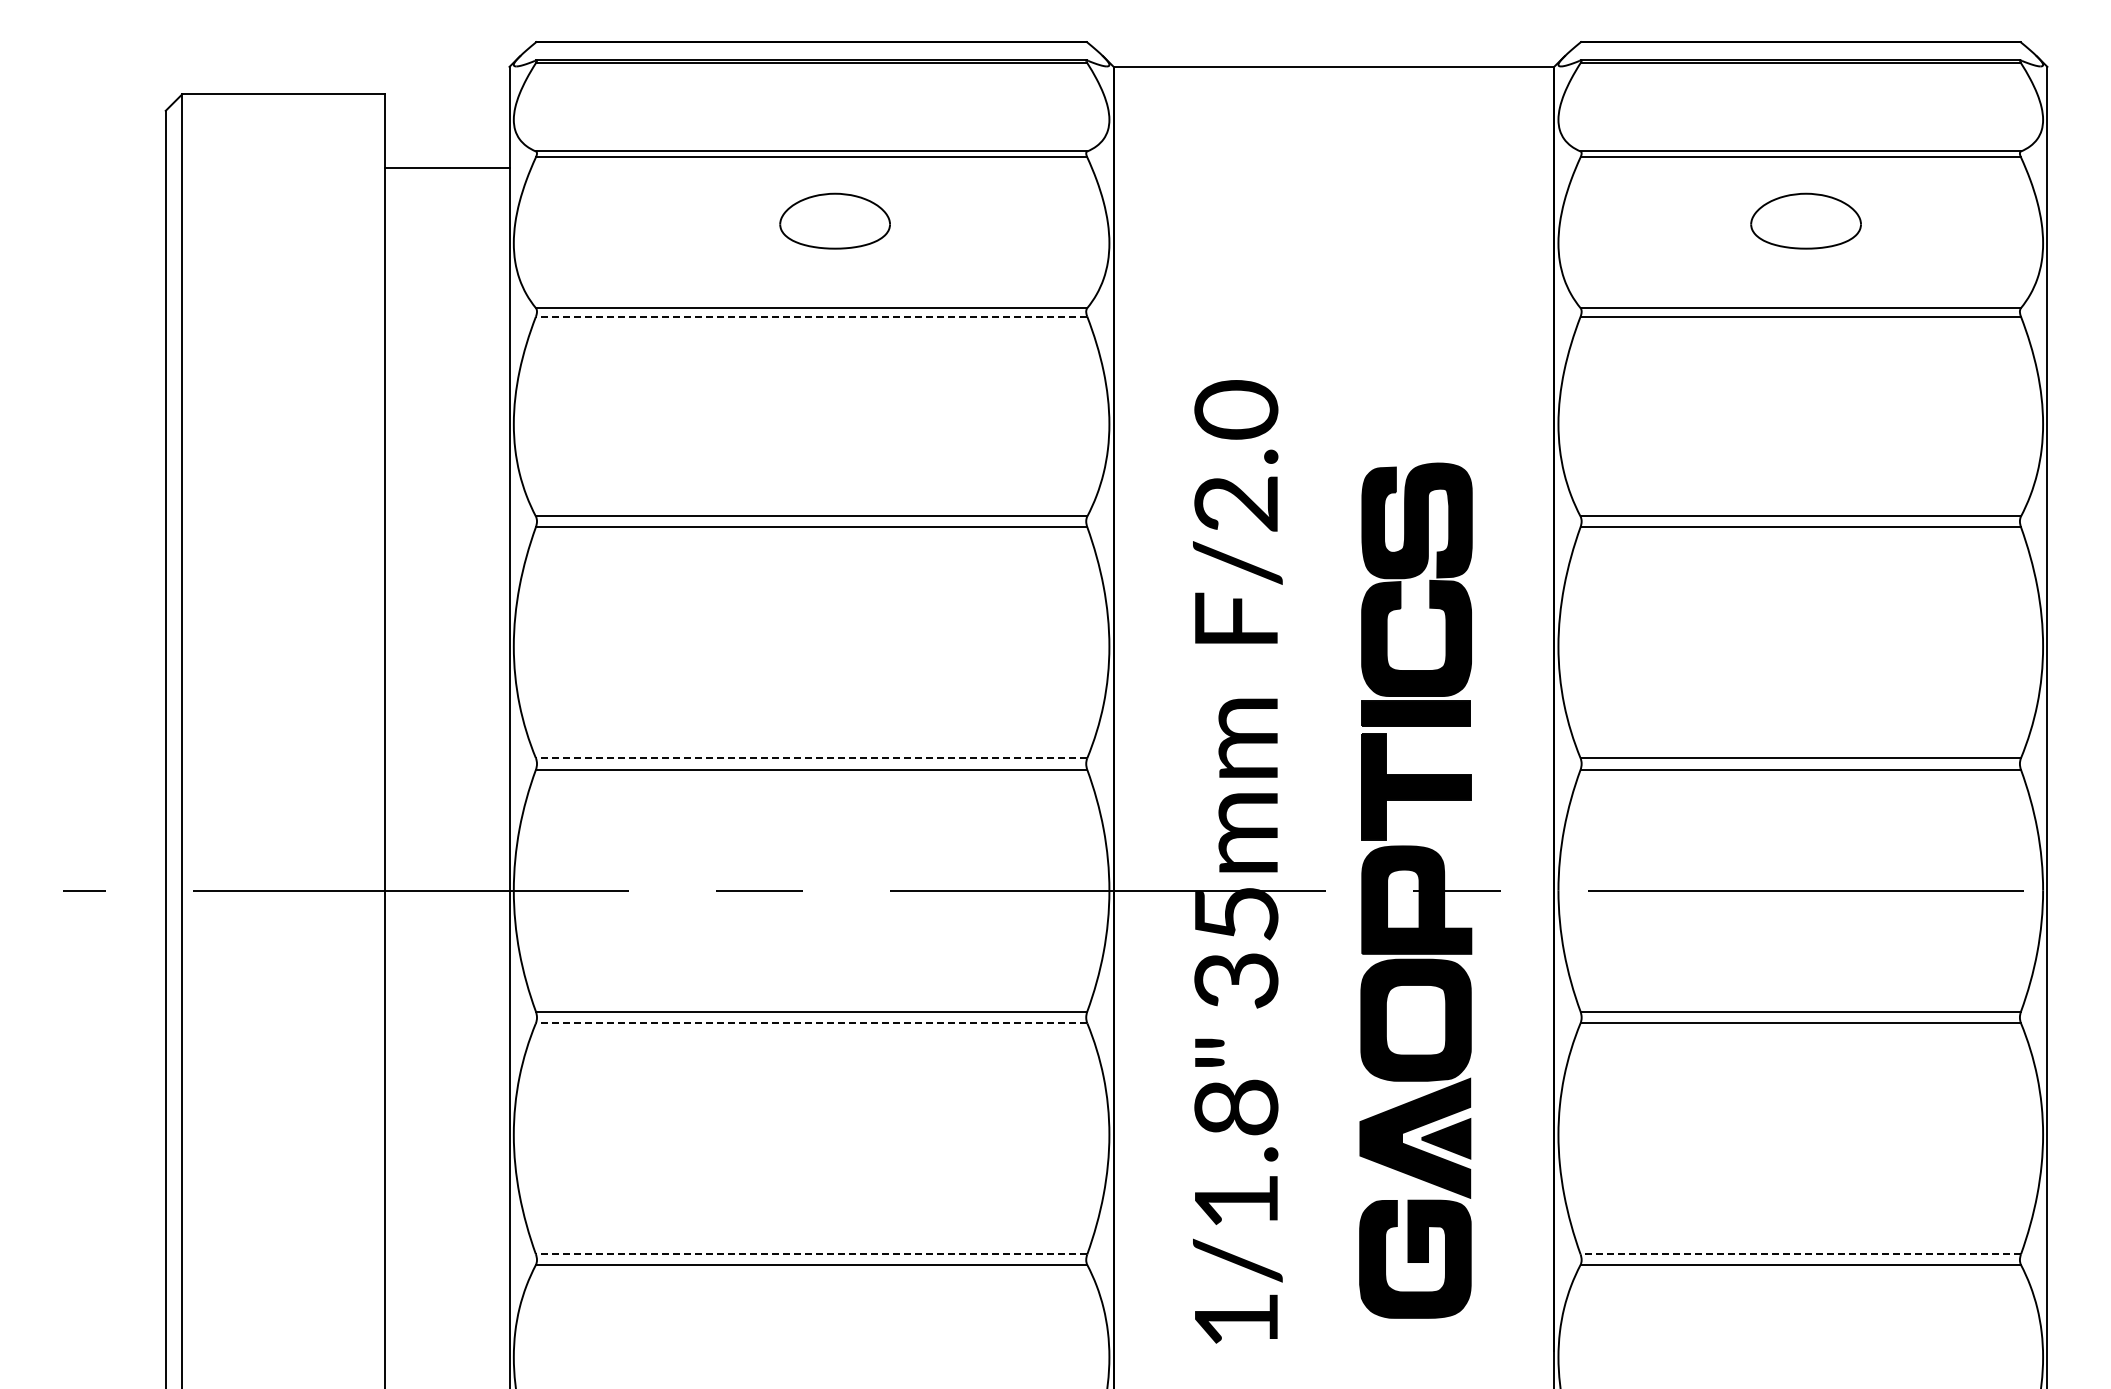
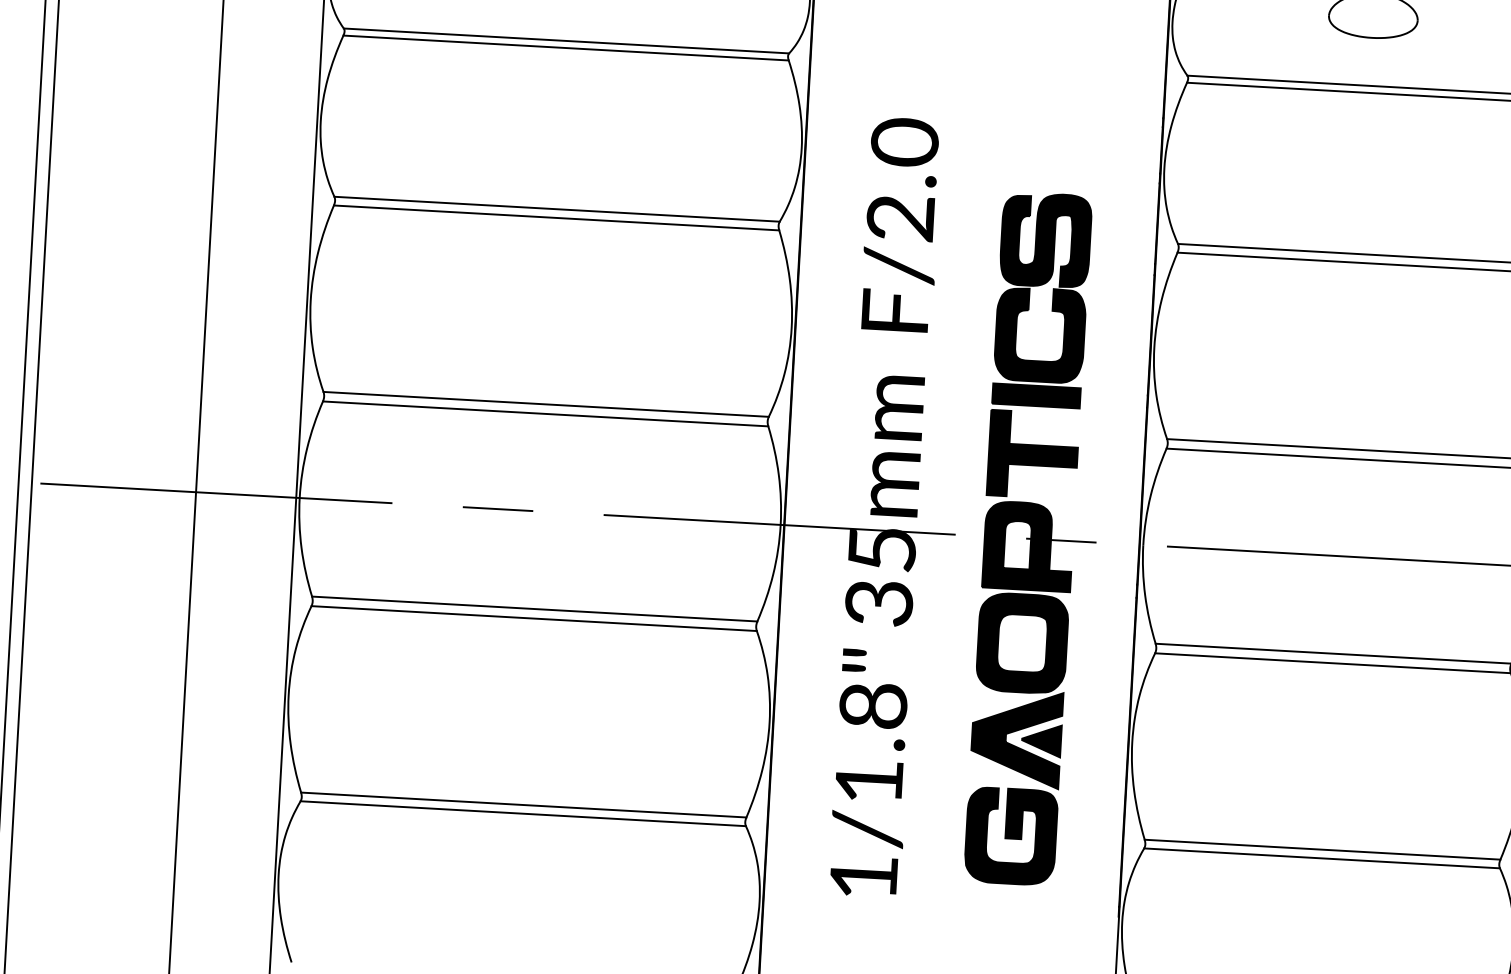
line: (811, 316) -> (566, 47), dashed -> solid
line: (811, 758) -> (546, 404), dashed -> solid
line: (811, 1023) -> (534, 618), dashed -> solid
line: (811, 1254) -> (523, 805), dashed -> solid
line: (1800, 1254) -> (1322, 849), dashed -> solid

